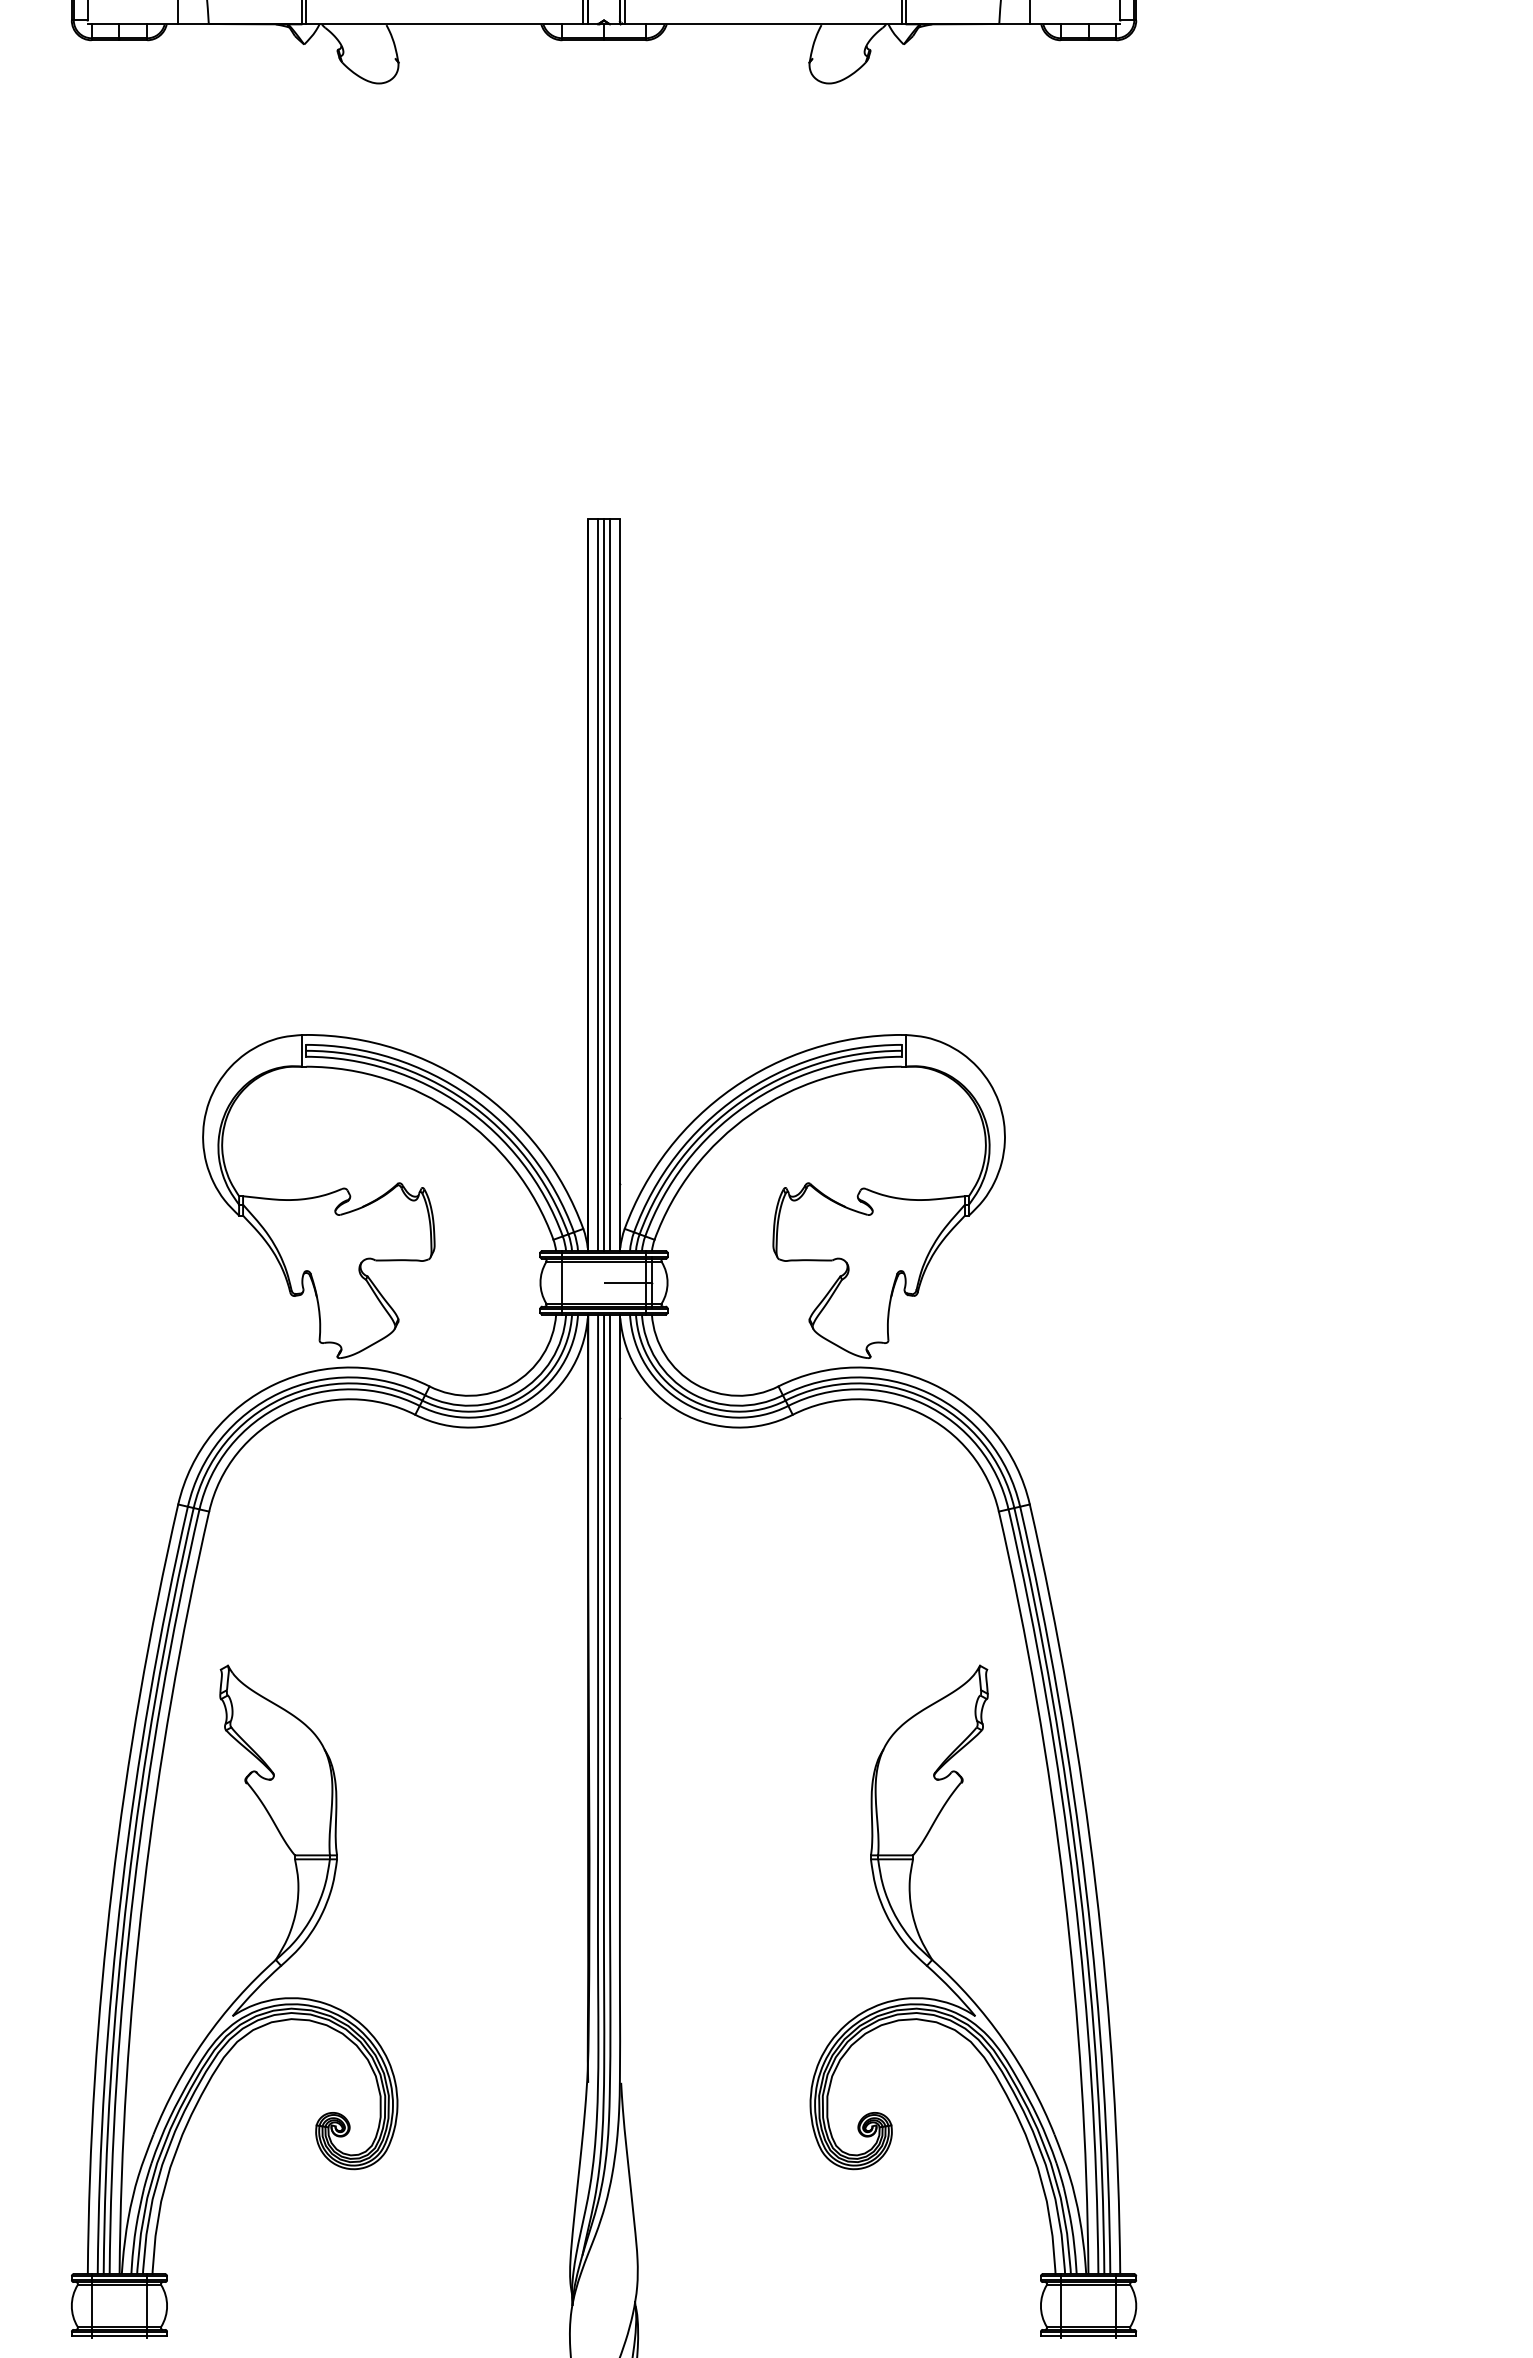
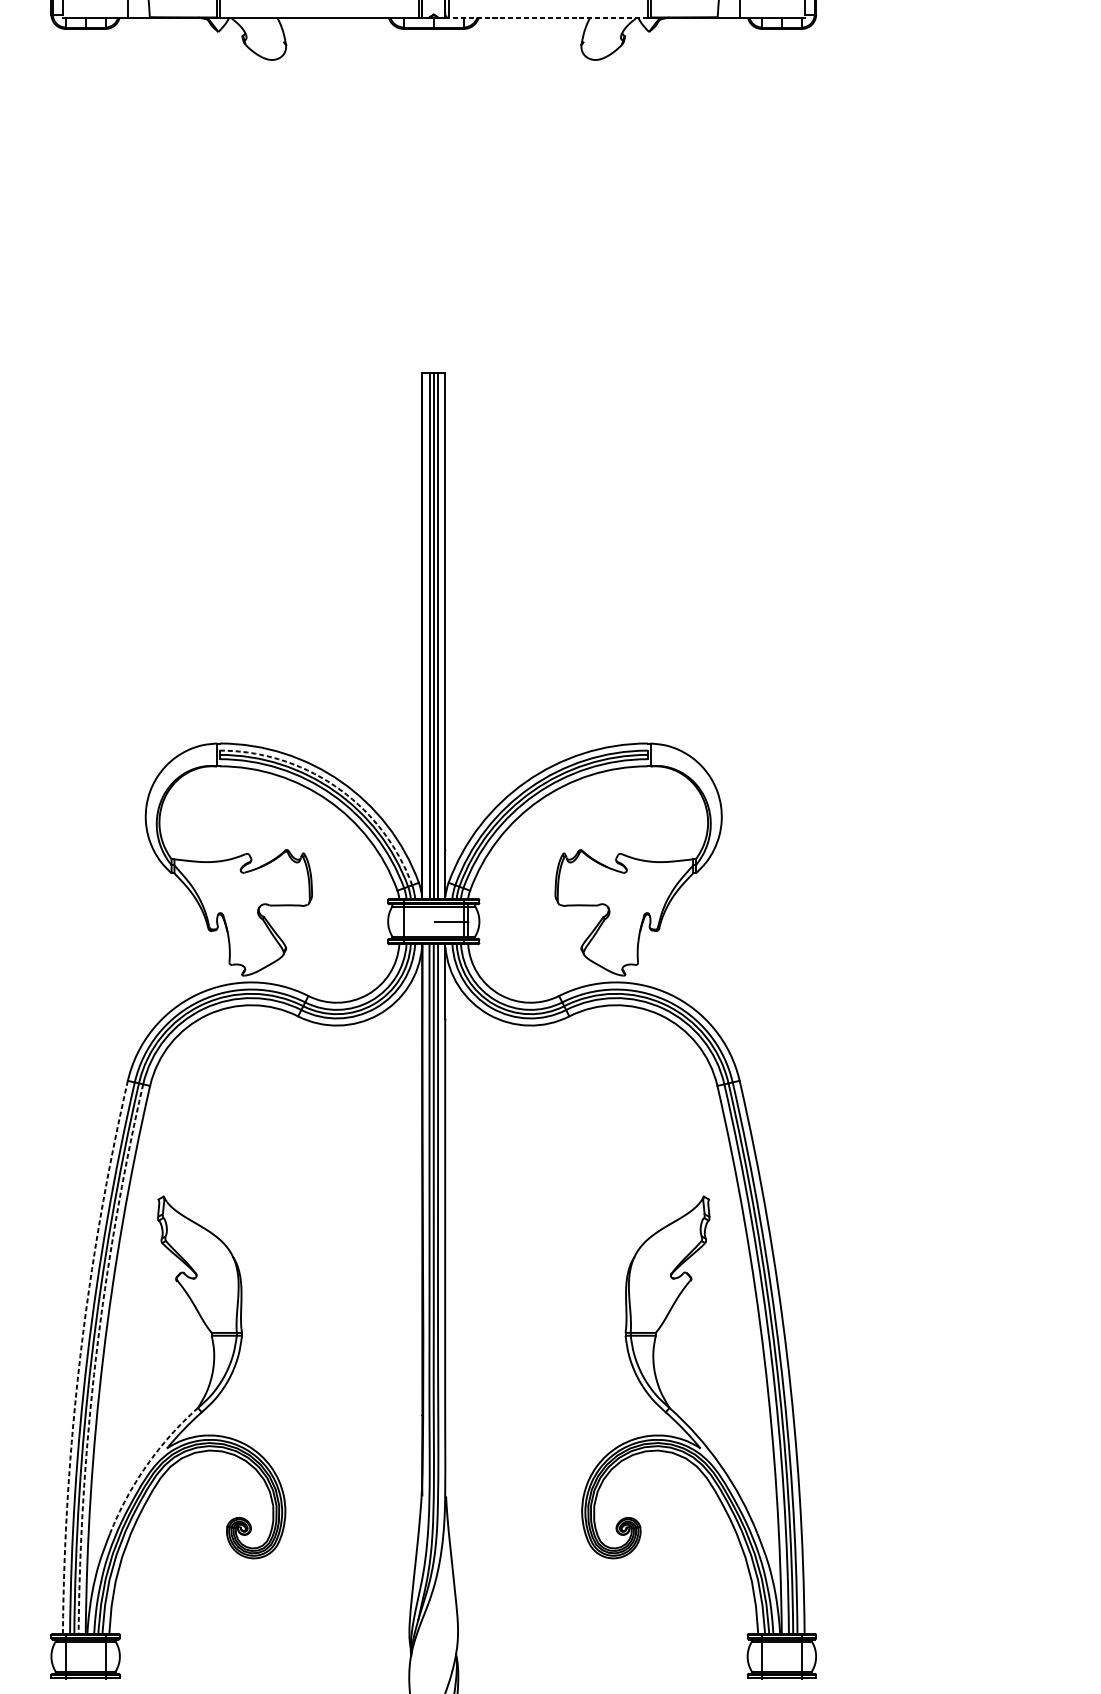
line: (762, 24) -> (547, 17), solid -> dashed
arc: (469, 1096) -> (337, 787), solid -> dashed
arc: (112, 1886) -> (80, 1355), solid -> dashed
arc: (133, 1889) -> (95, 1357), solid -> dashed
arc: (204, 2040) -> (146, 1465), solid -> dashed

